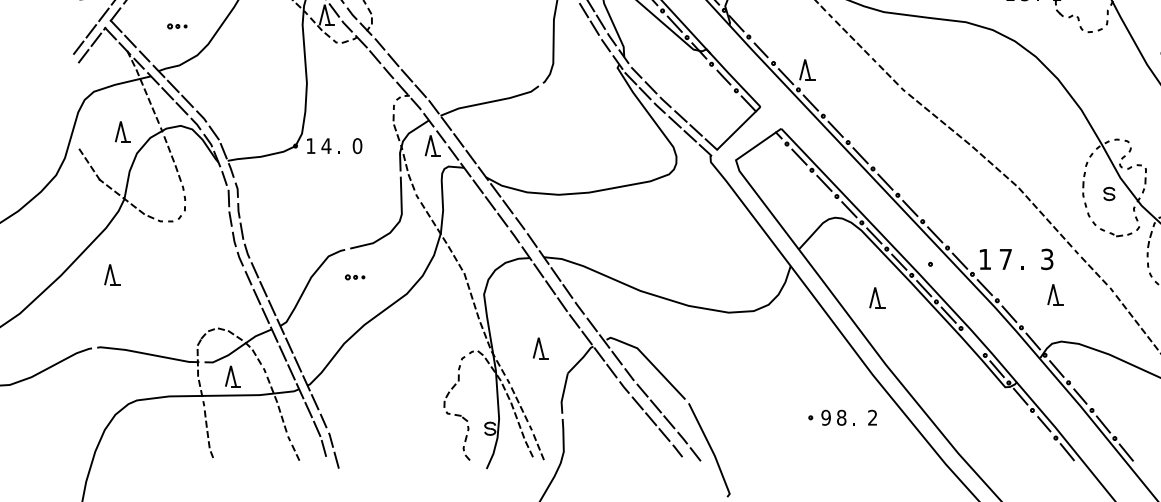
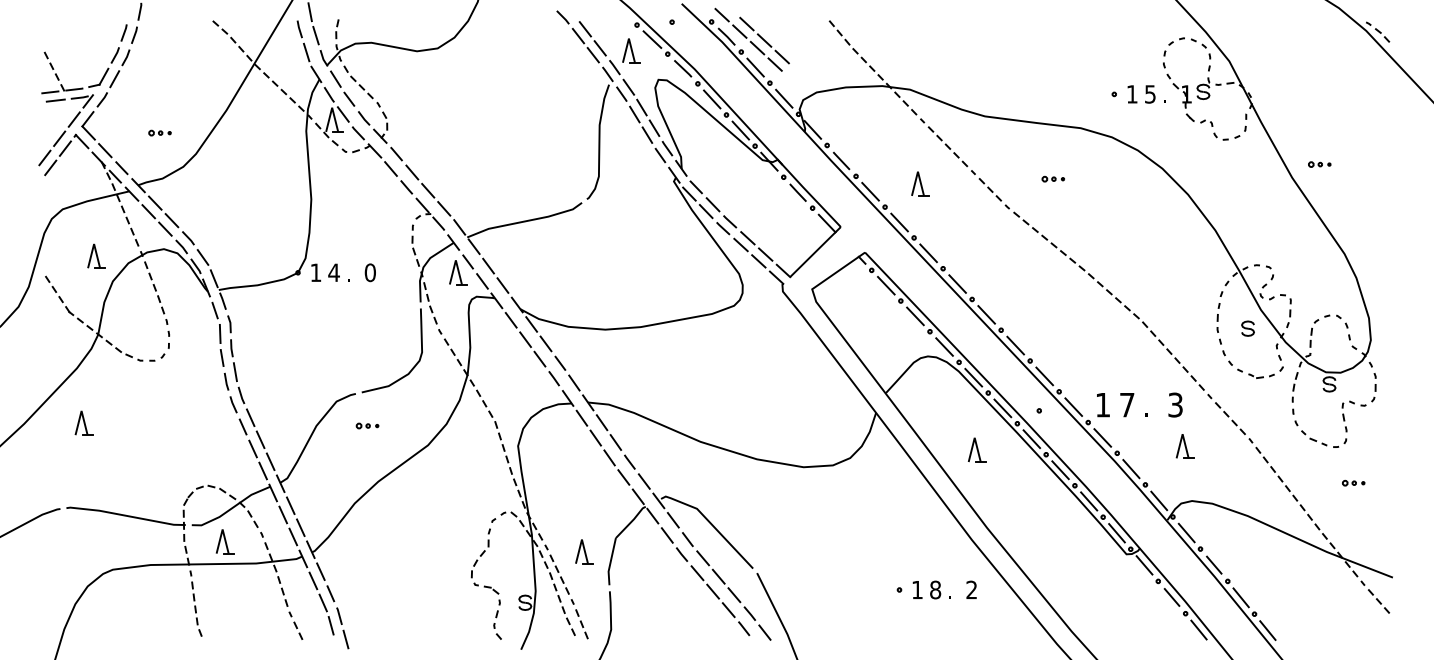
part: (941, 65) -> (1052, 178), added
part: (807, 69) -> (920, 183), moved
line: (973, 342) -> (1089, 501), added
part: (540, 348) -> (584, 551), moved
text: (825, 417) -> (916, 589), 9 -> 1

